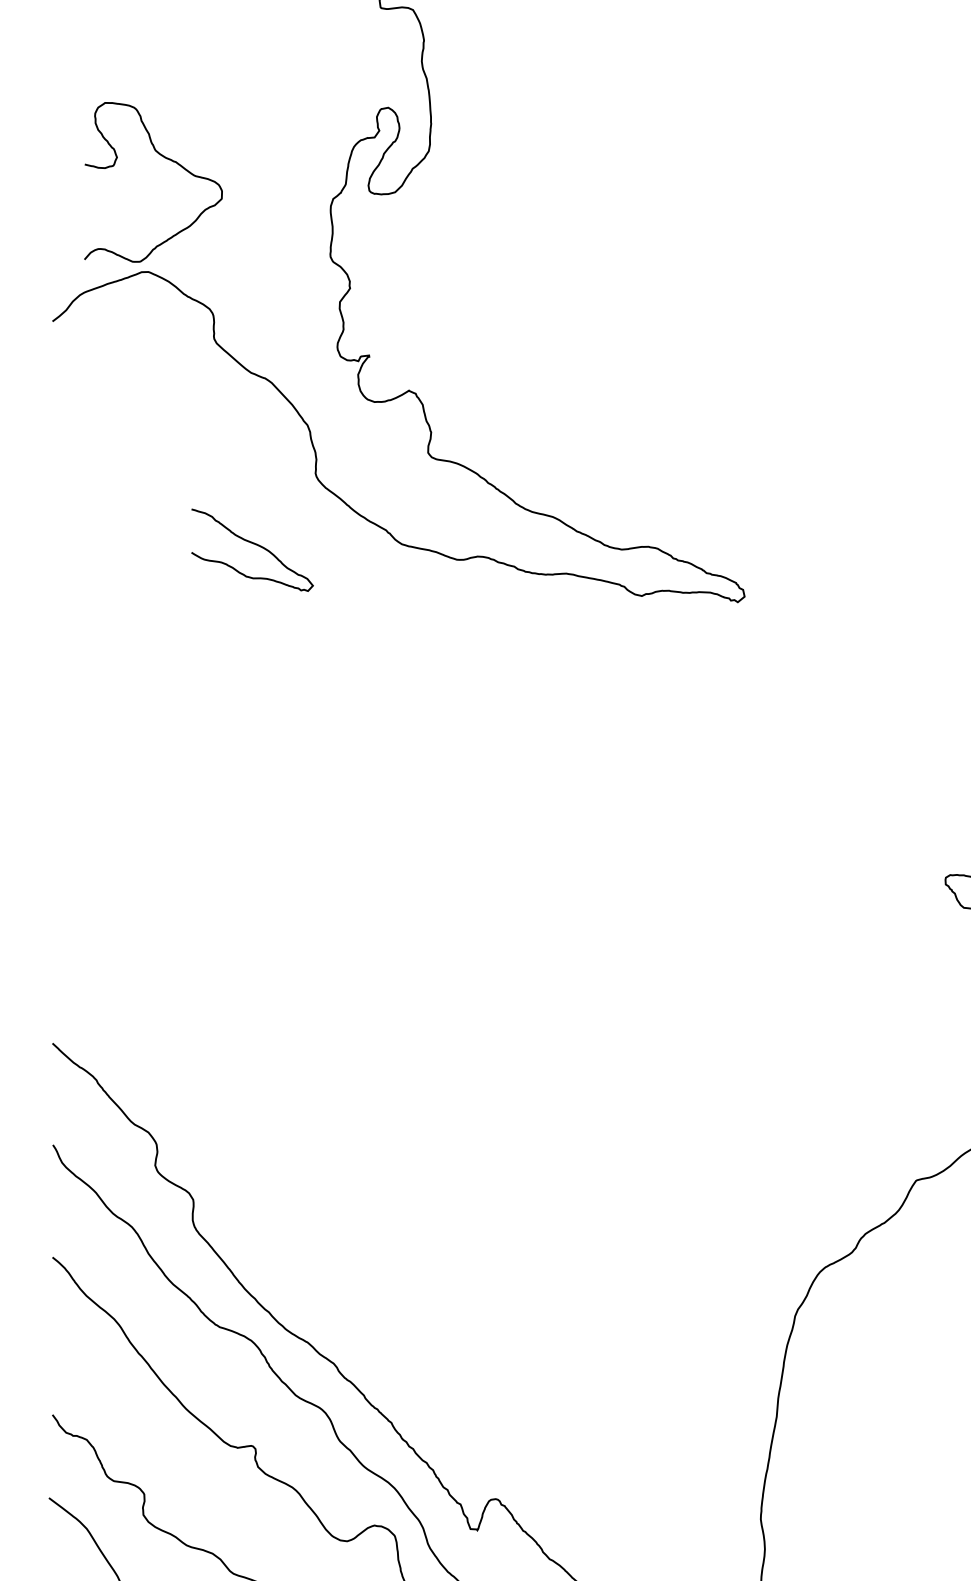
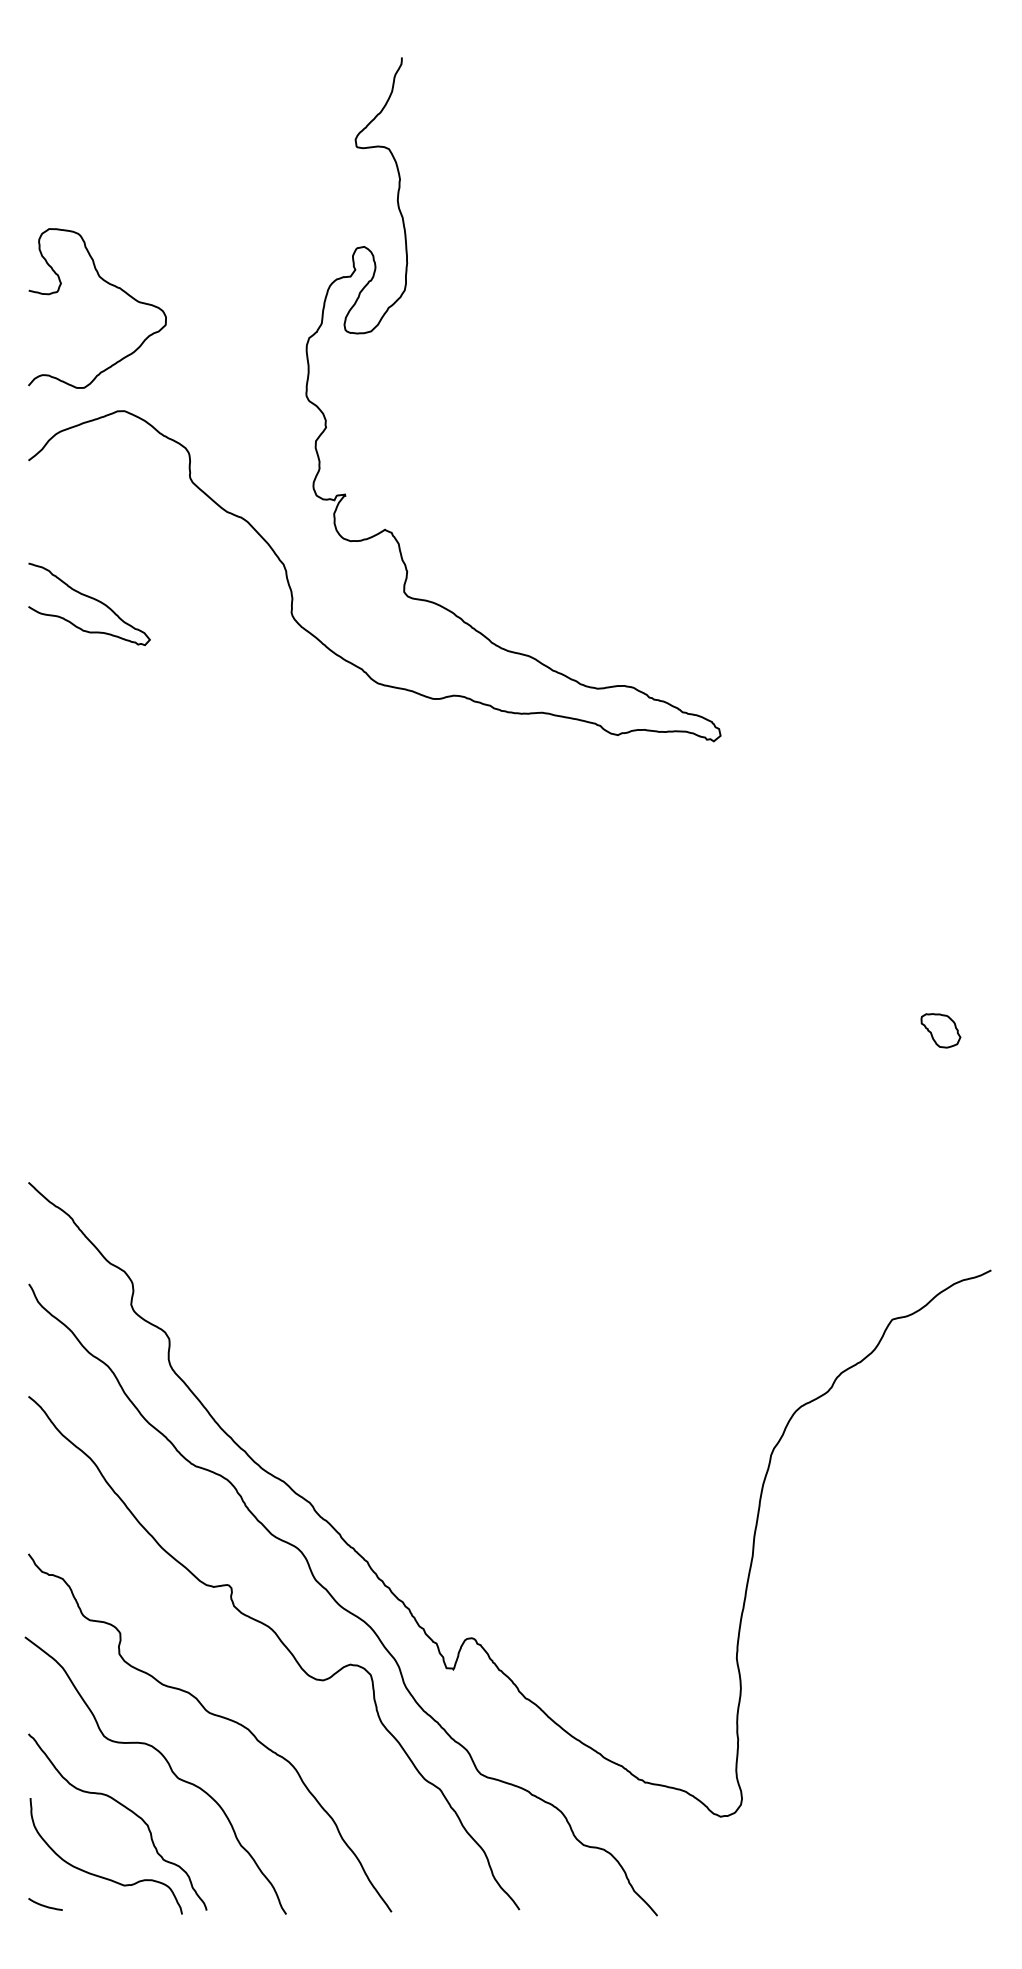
curve: (164, 158) -> (108, 284), moved
curve: (255, 545) -> (92, 599), moved

